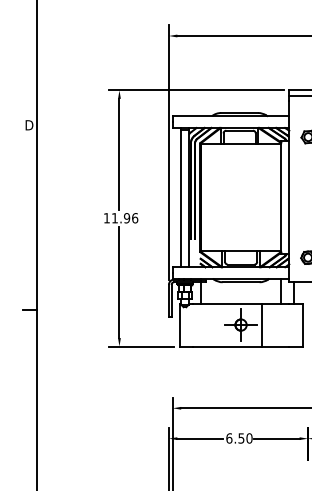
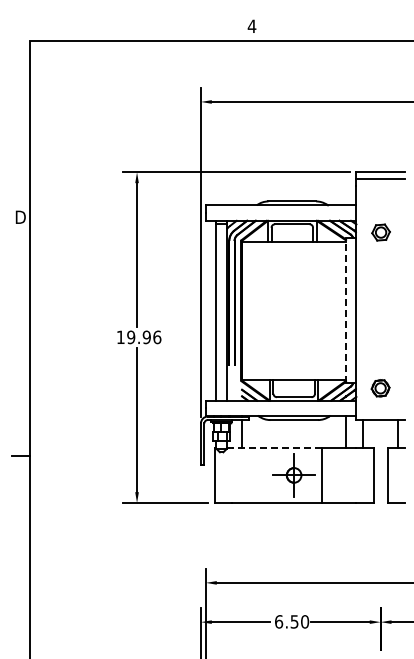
line: (280, 197) -> (345, 310), solid -> dashed
text: (115, 218) -> (131, 337), 11.96 -> 19.96
line: (227, 303) -> (276, 447), solid -> dashed

